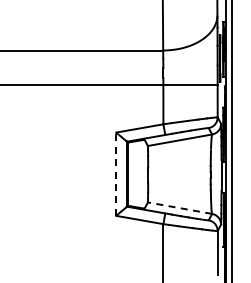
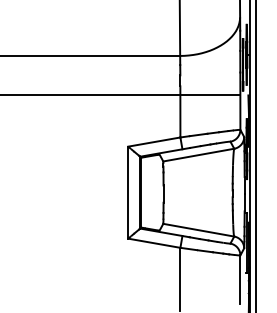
line: (116, 174) -> (128, 192), dashed -> solid
line: (180, 208) -> (199, 230), dashed -> solid

